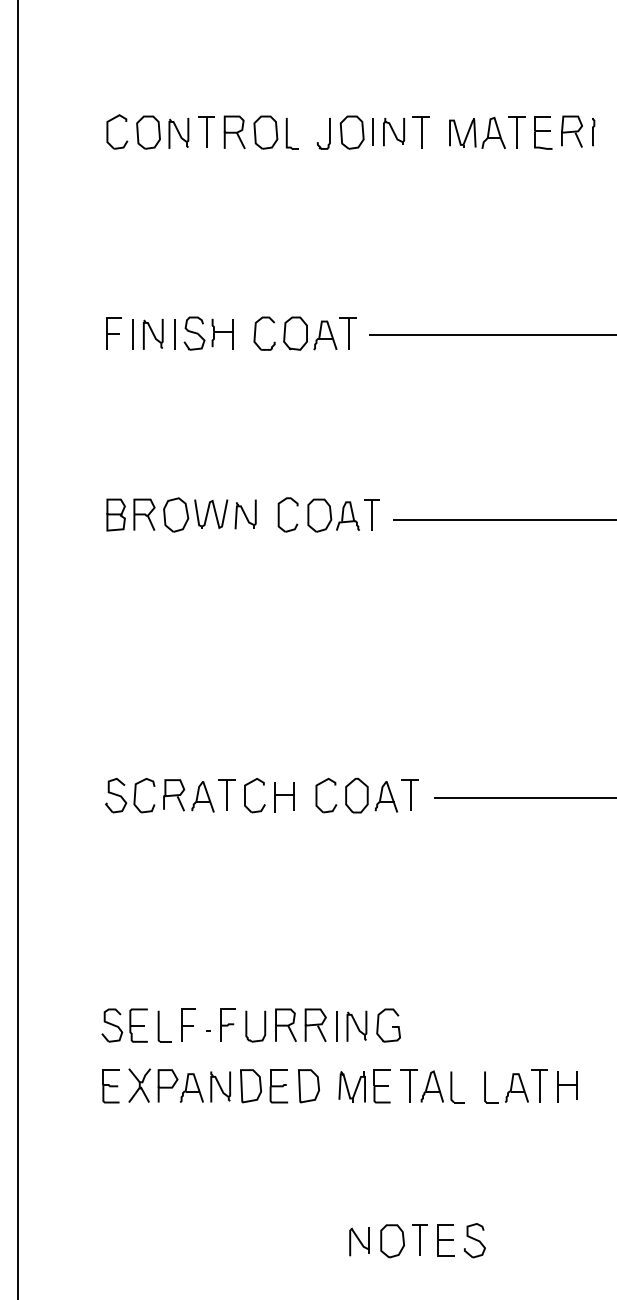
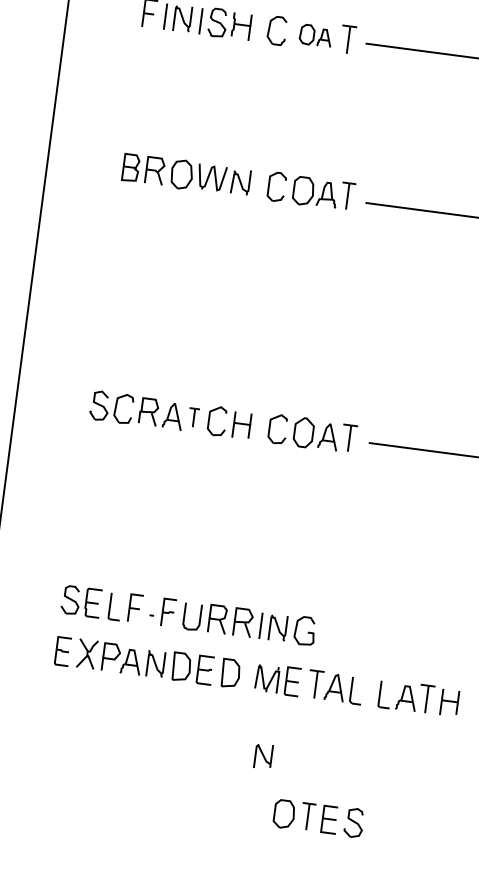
part: (310, 333) -> (316, 35), size x0.7
part: (226, 794) -> (193, 417), size x0.7
part: (359, 1241) -> (263, 756), moved

